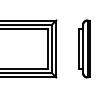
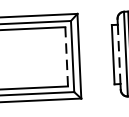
line: (47, 48) -> (66, 56), solid -> dashed
line: (83, 48) -> (119, 53), solid -> dashed

